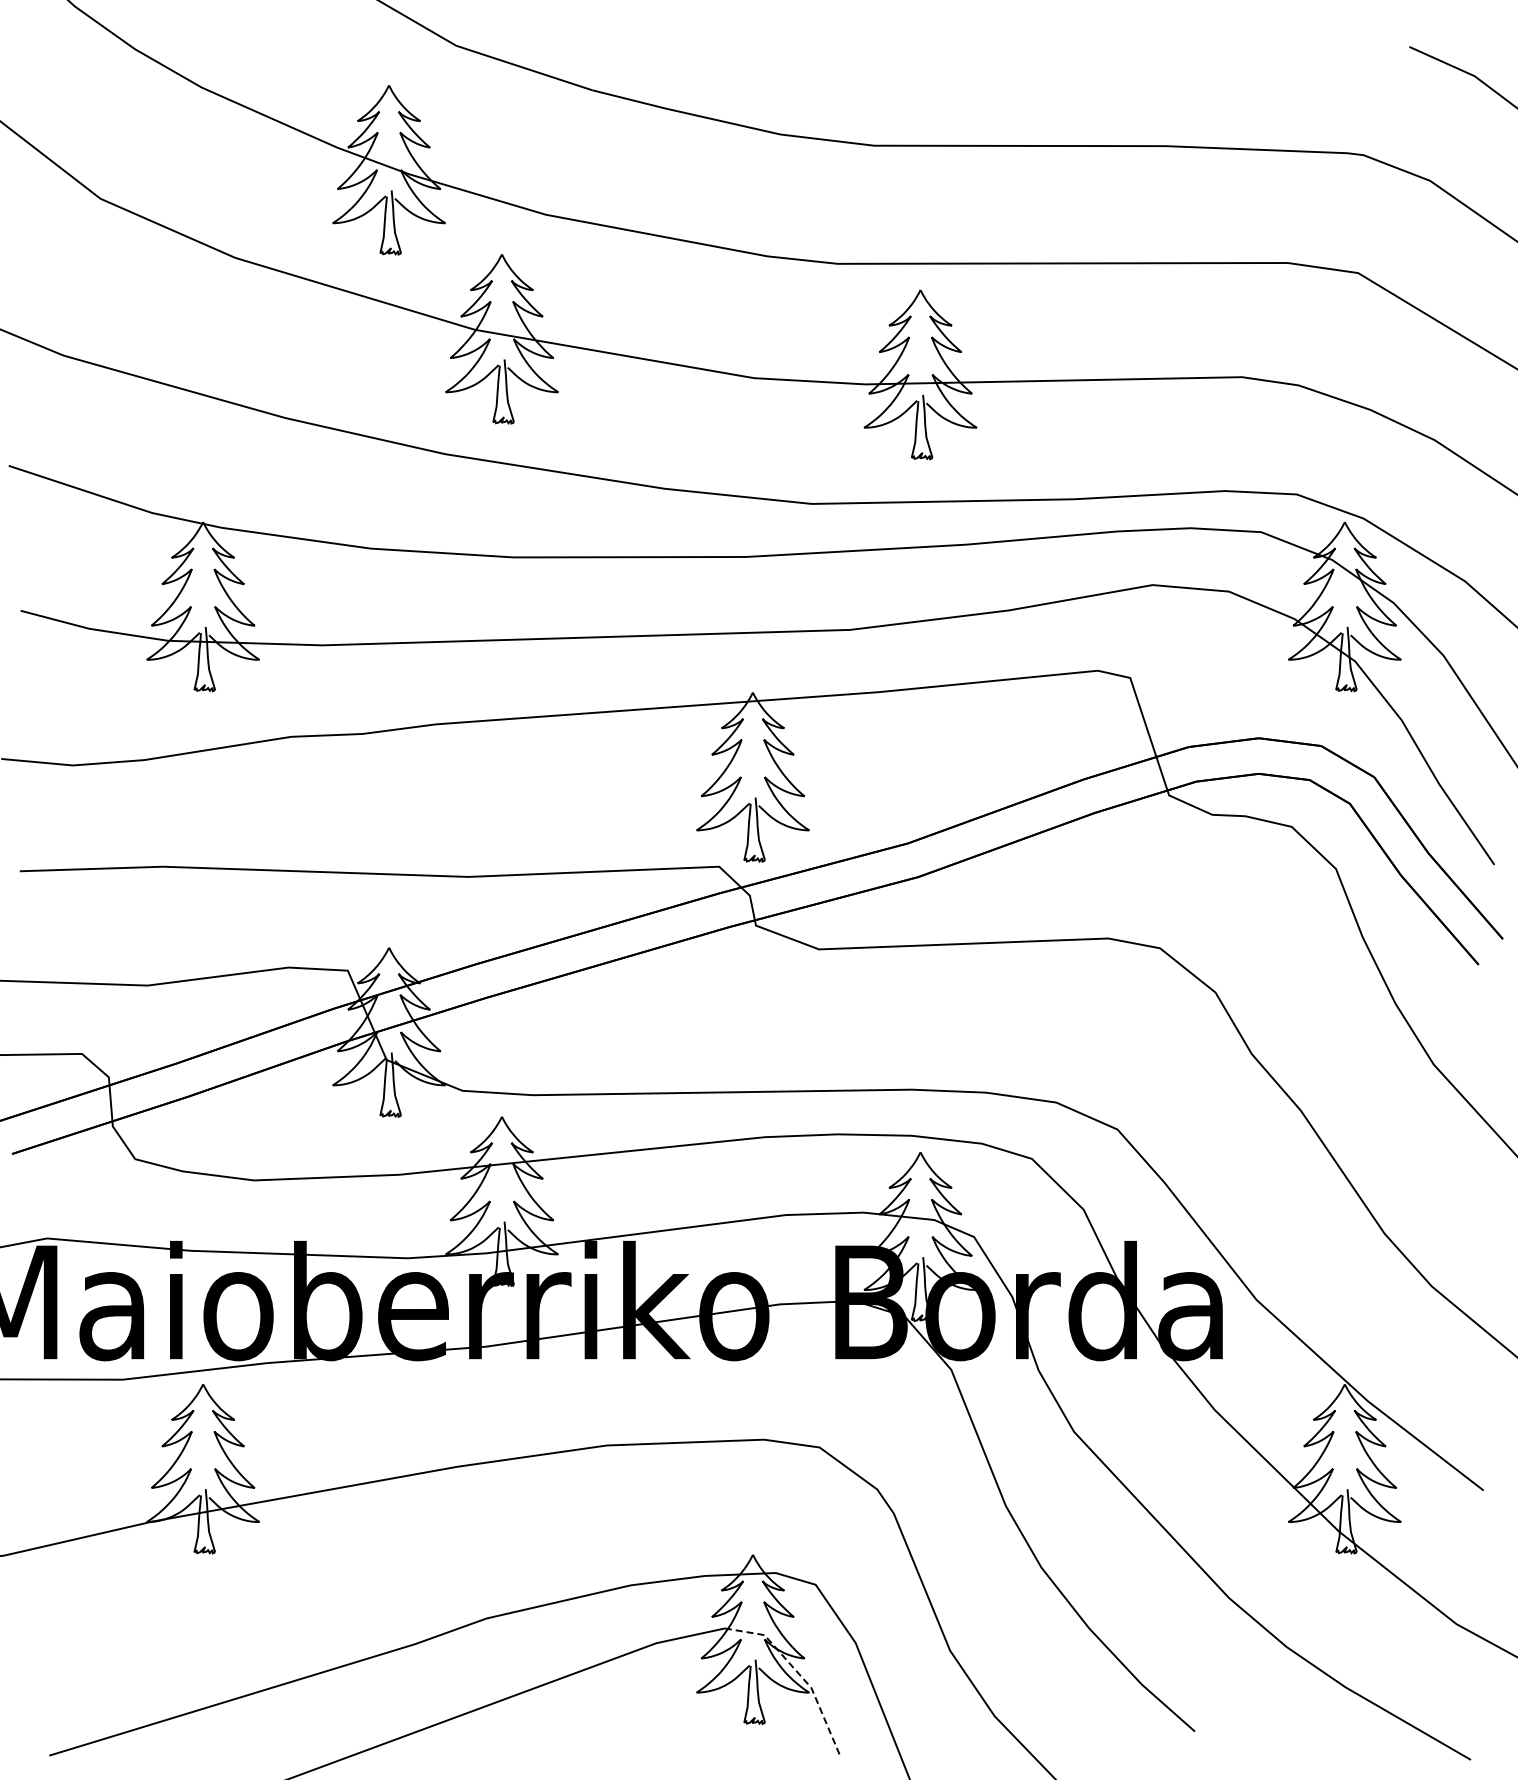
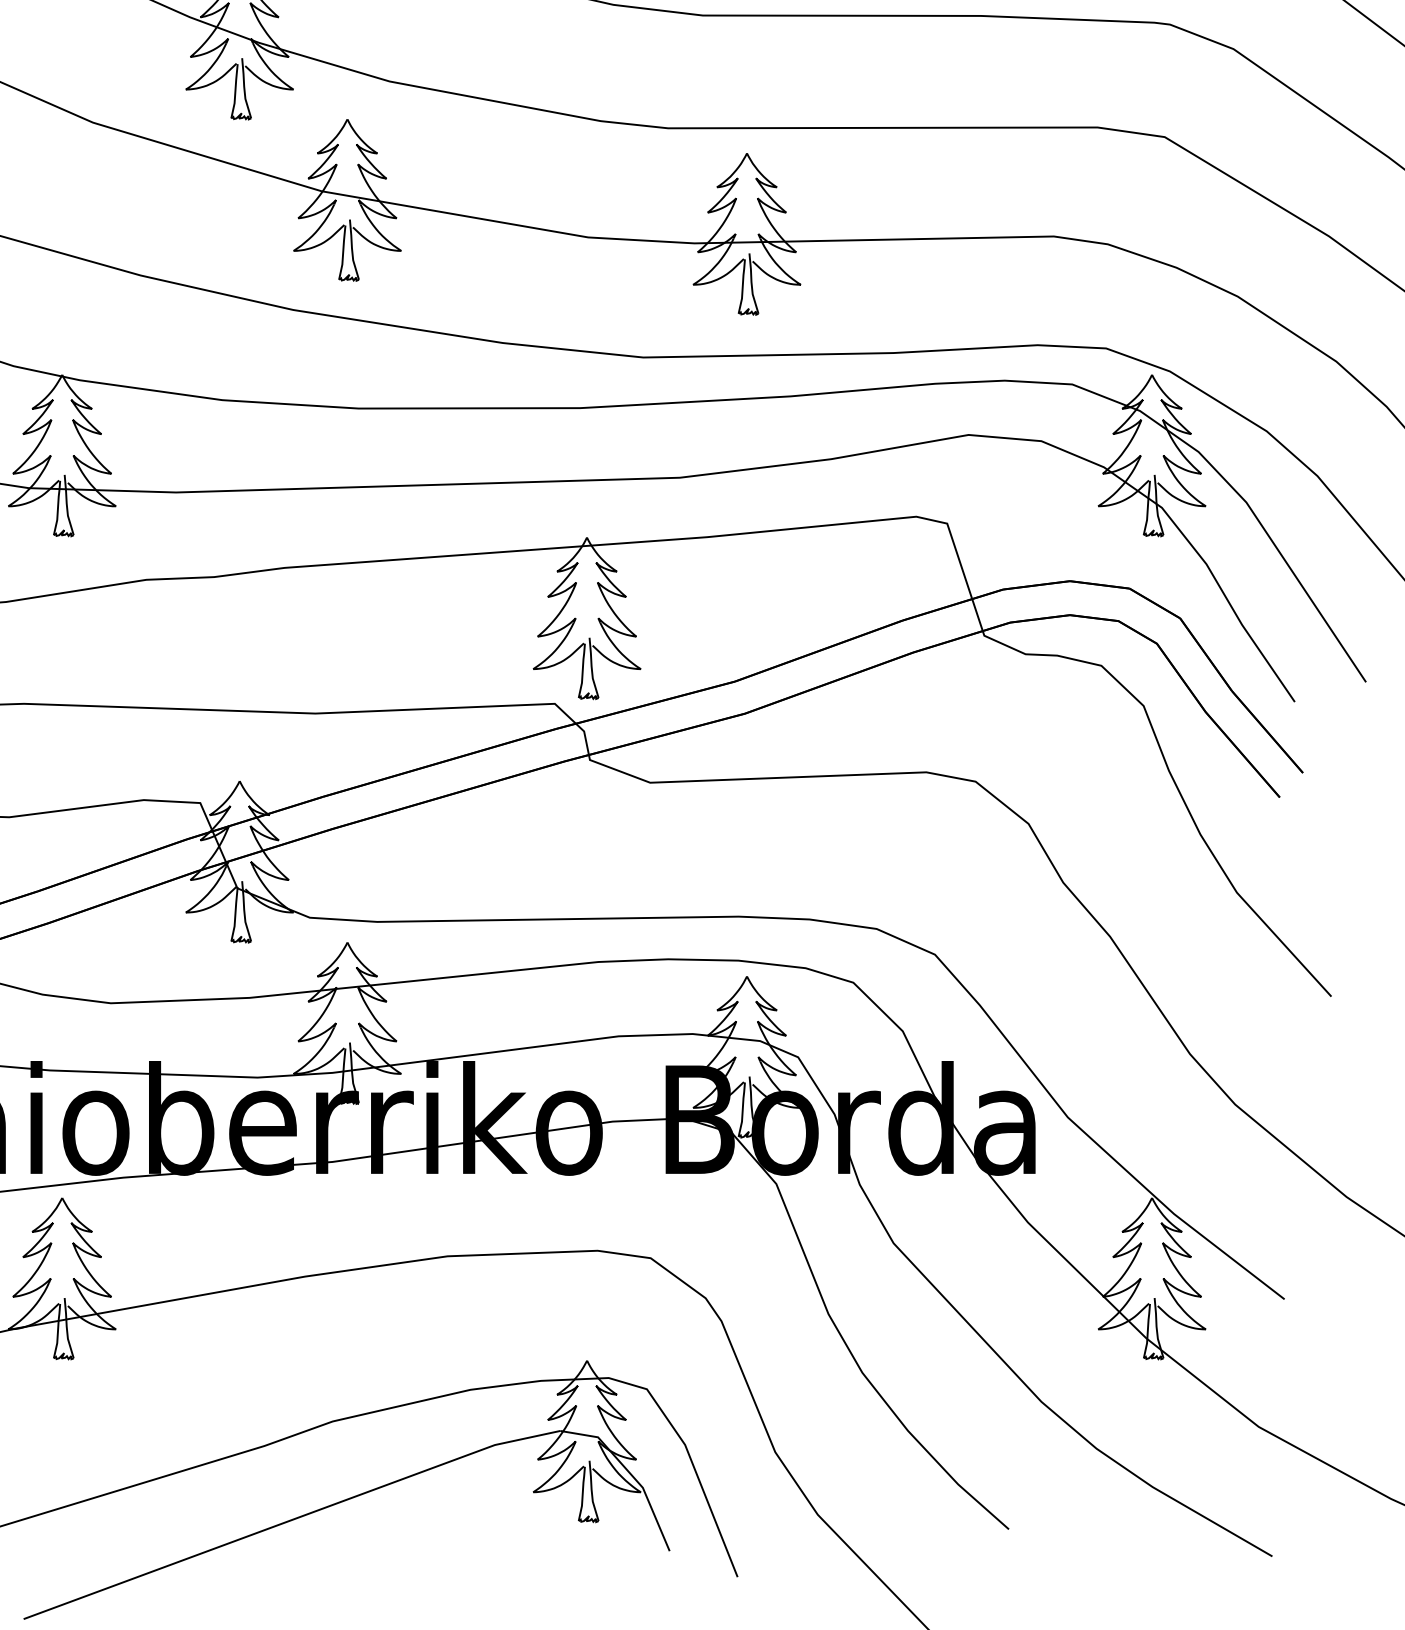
line: (798, 1673) -> (630, 1473), dashed -> solid

